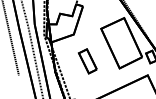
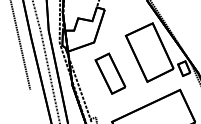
part: (87, 61) -> (110, 73), size x1.43

